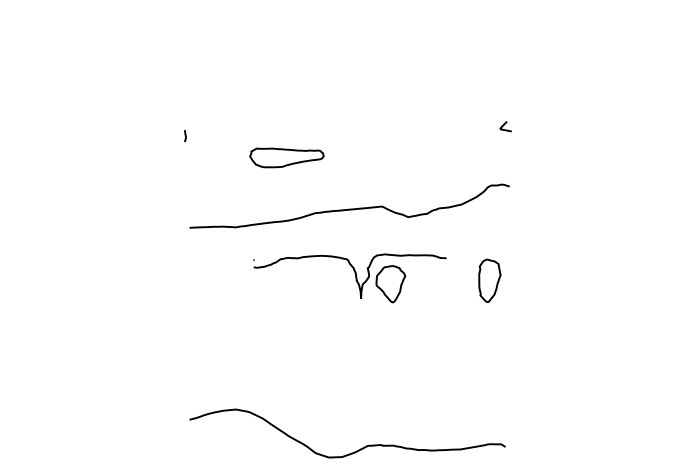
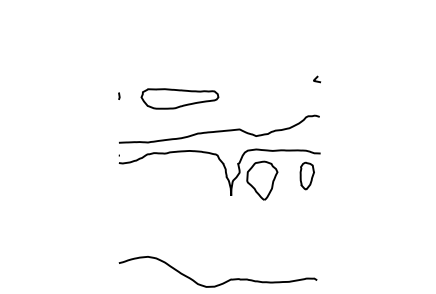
line: (185, 134) -> (119, 95), moved
part: (286, 157) -> (179, 98), size x1.67
part: (349, 278) -> (219, 174), size x1.67

